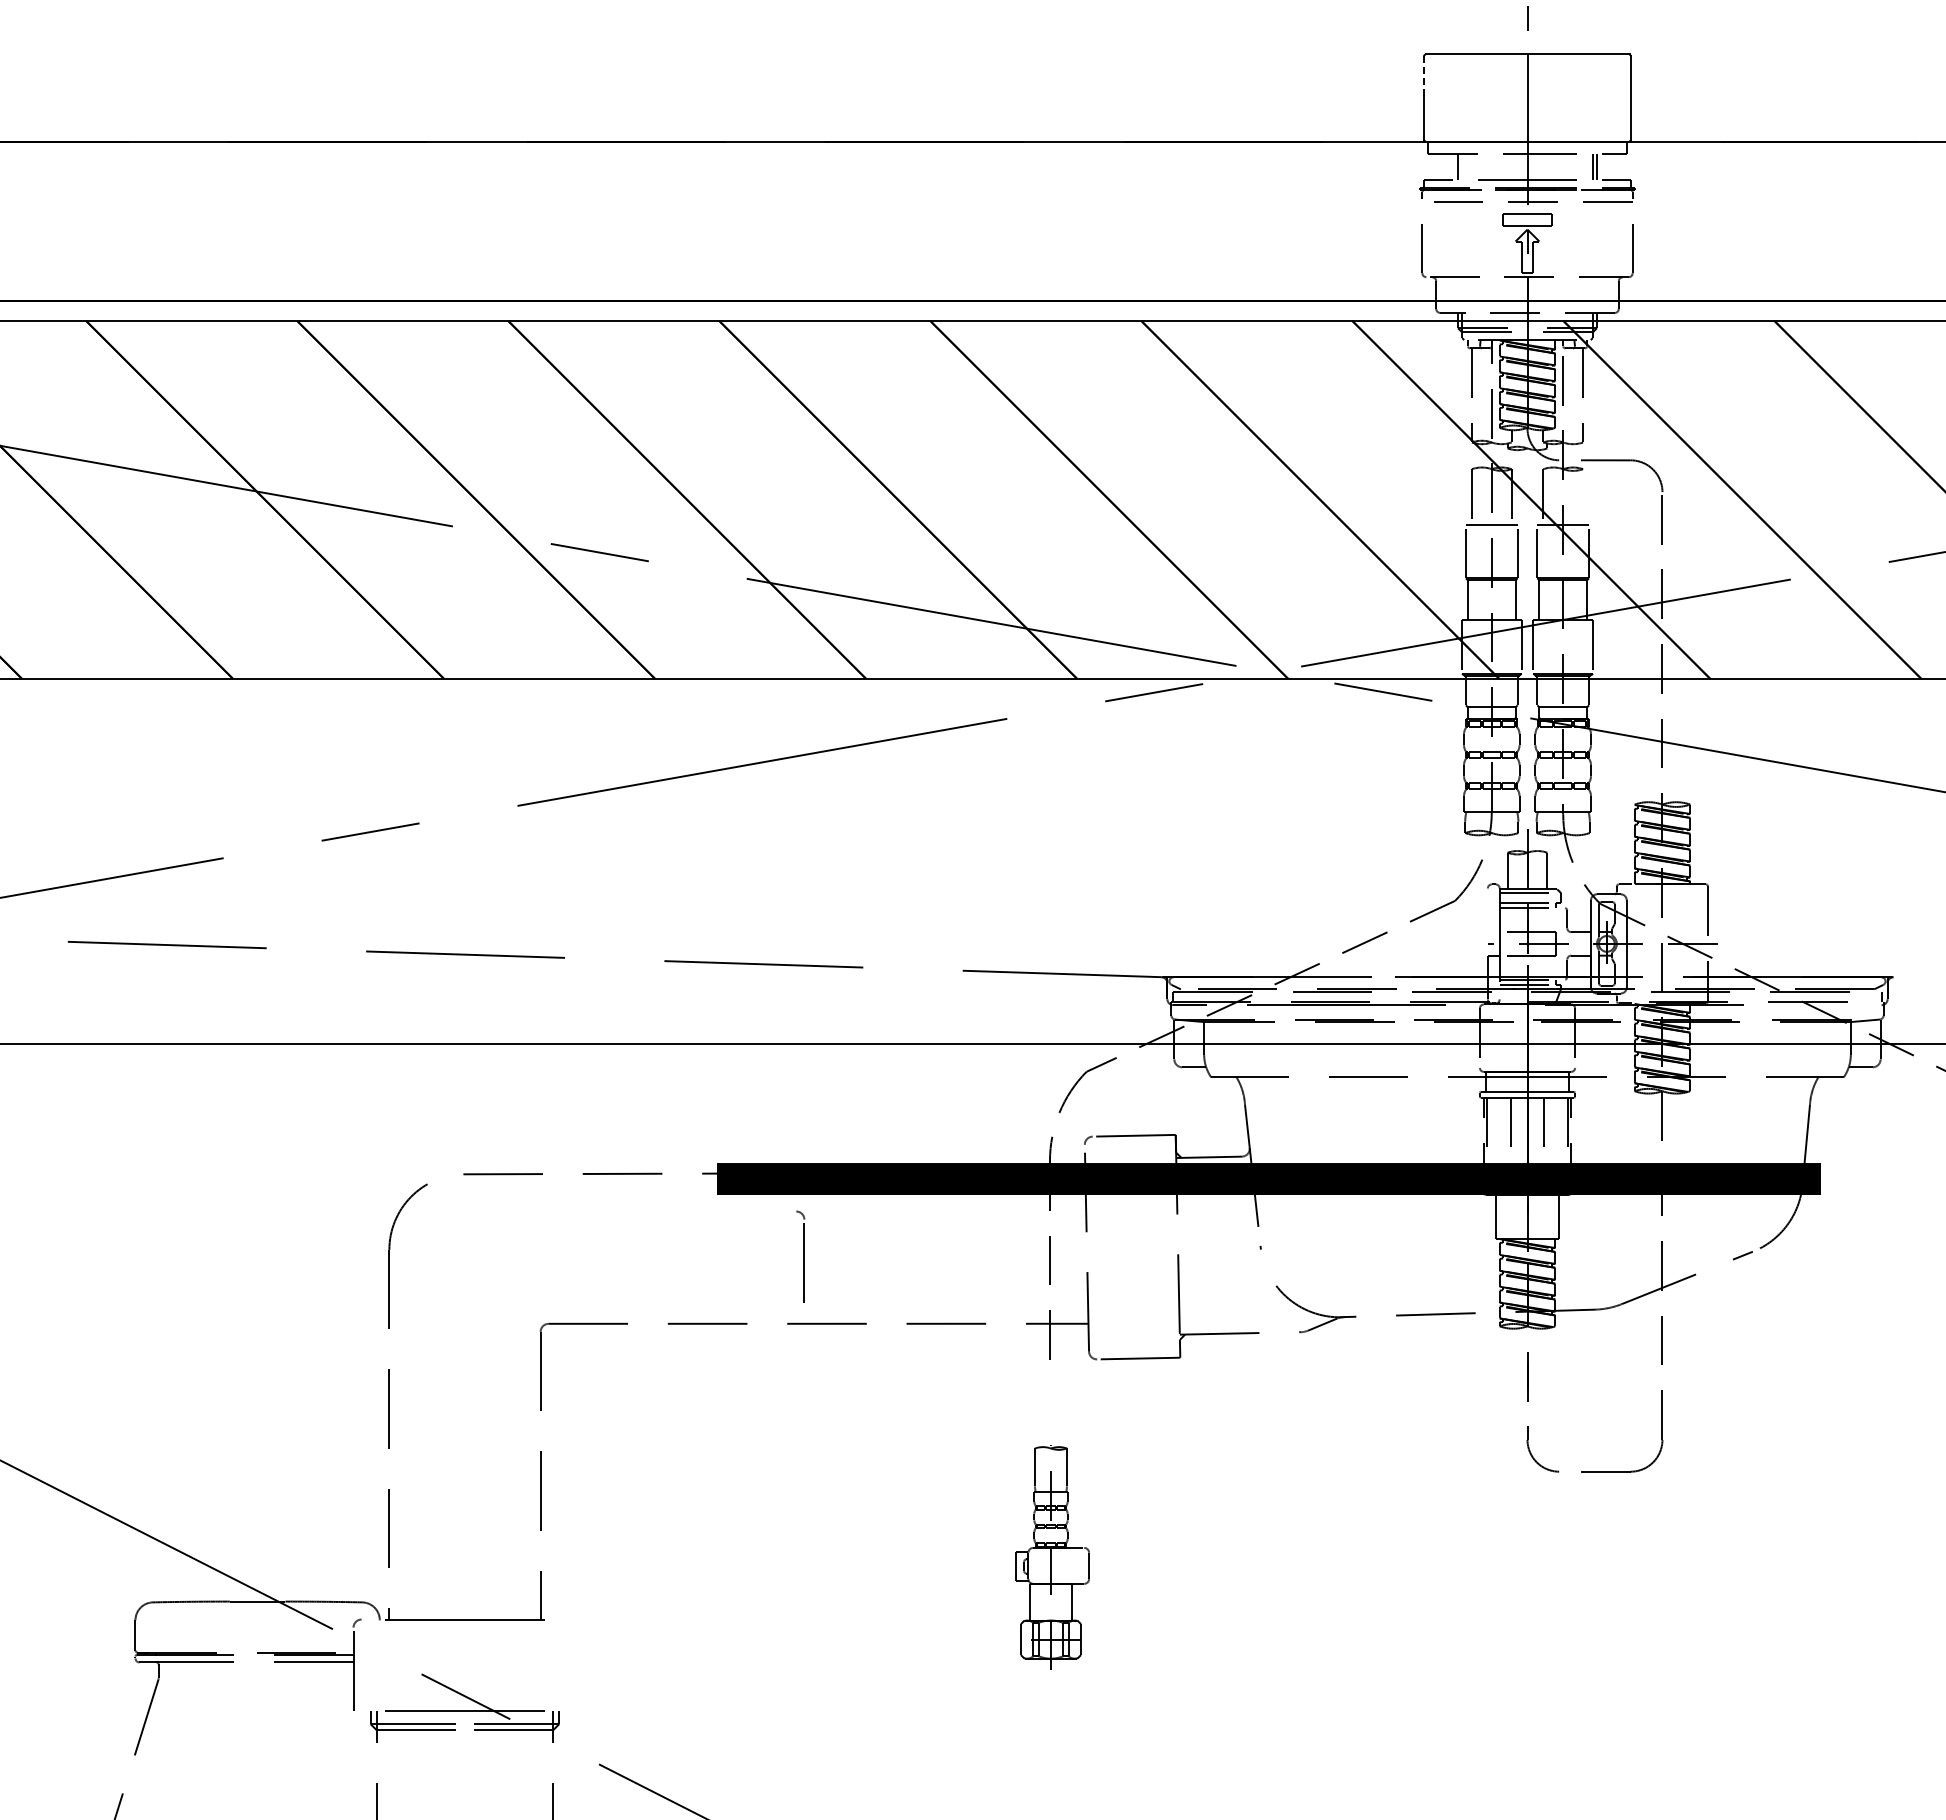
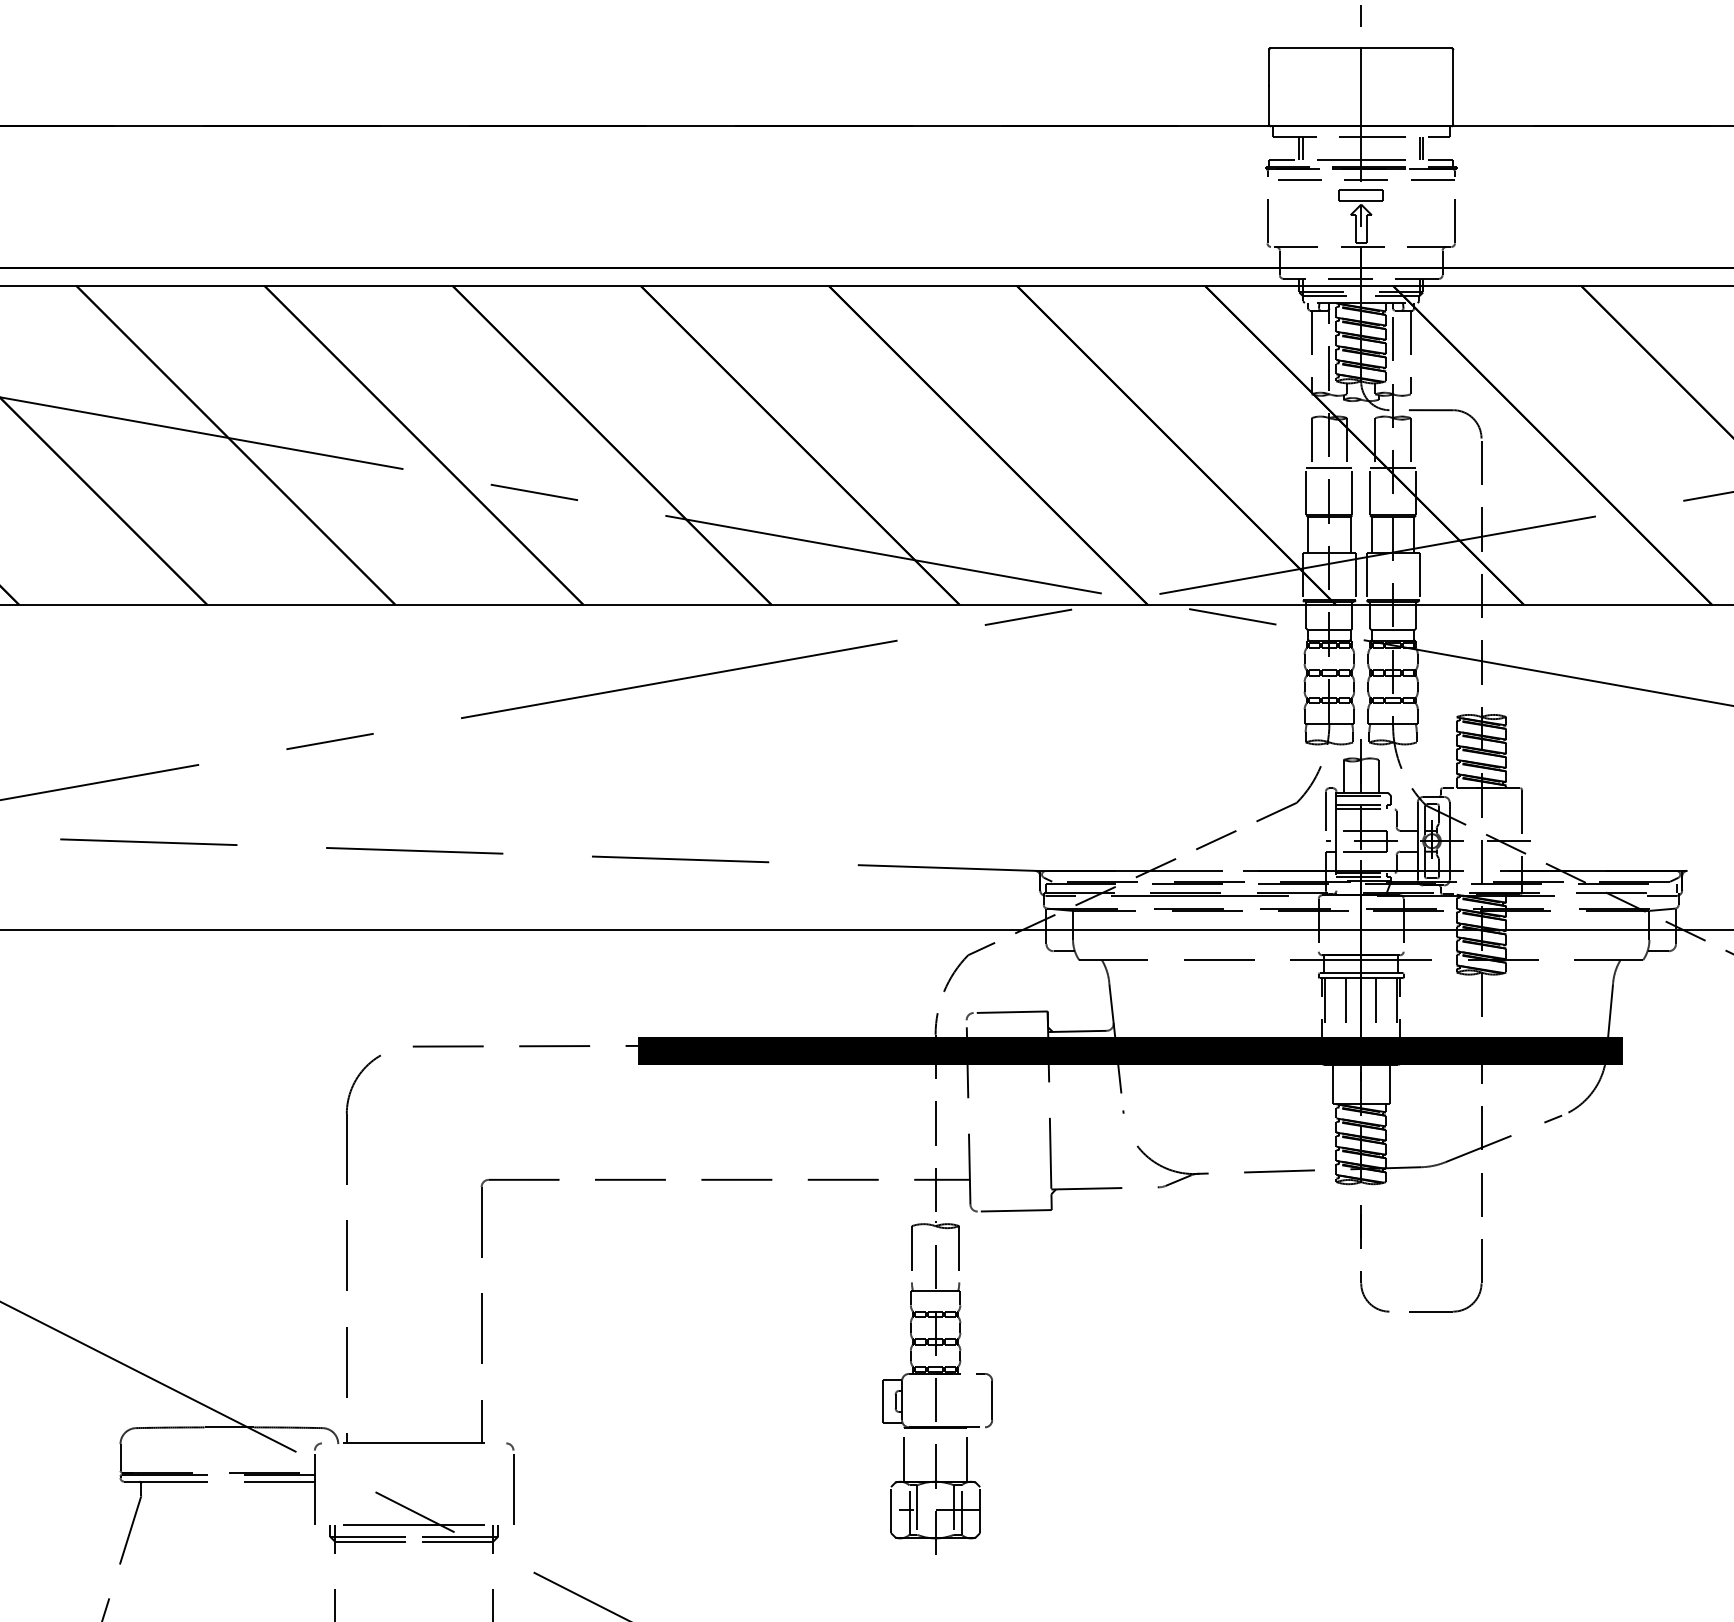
line: (1424, 76) -> (1269, 68), dashed -> solid
line: (1462, 166) -> (1303, 148), added
line: (1583, 496) -> (1411, 442), added
line: (1487, 910) -> (1325, 811), added
line: (1864, 1005) -> (1661, 896), added
part: (800, 1256) -> (510, 1483), moved
part: (1052, 1557) -> (937, 1388), size x1.67

